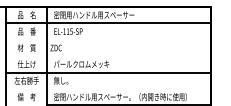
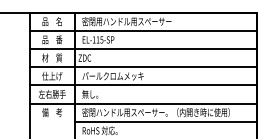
line: (108, 40) -> (142, 49), added
line: (108, 56) -> (142, 67), added
line: (108, 88) -> (142, 103), added

